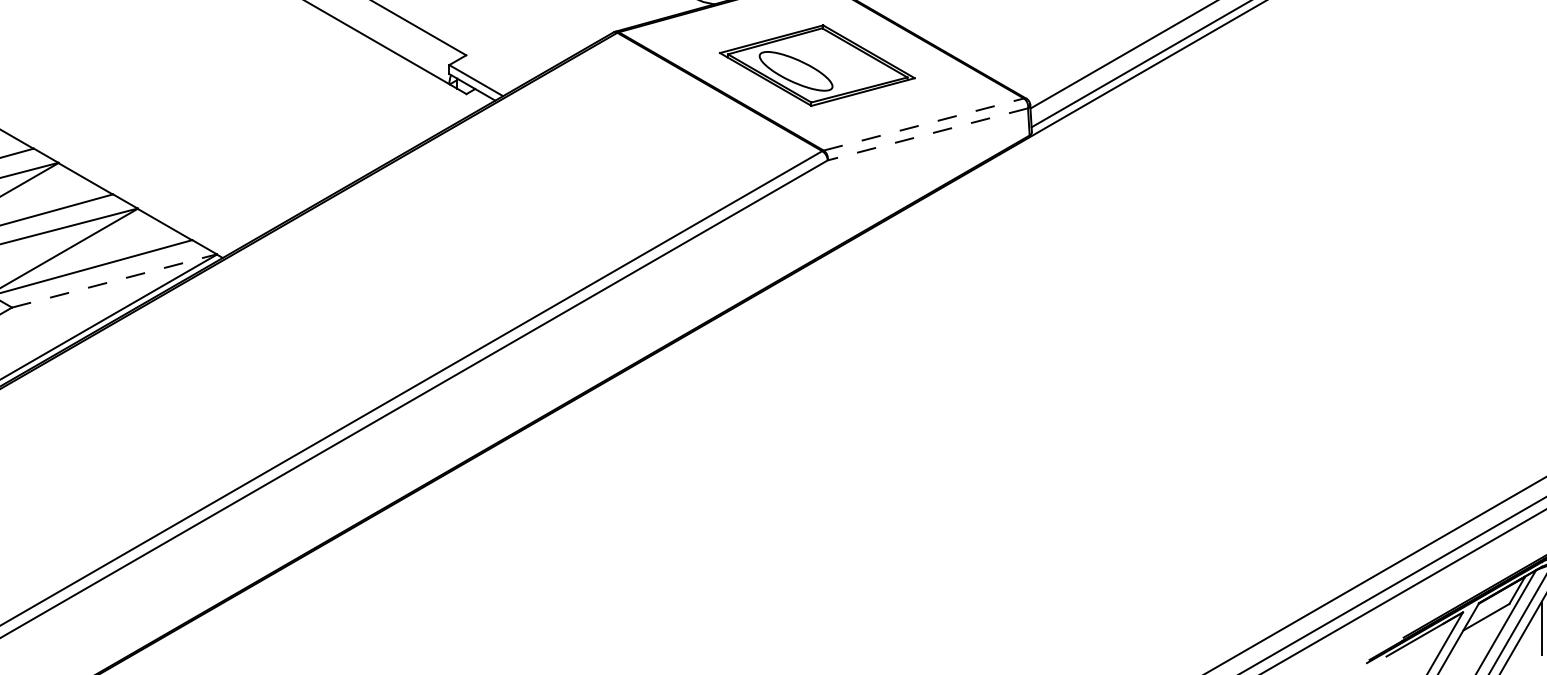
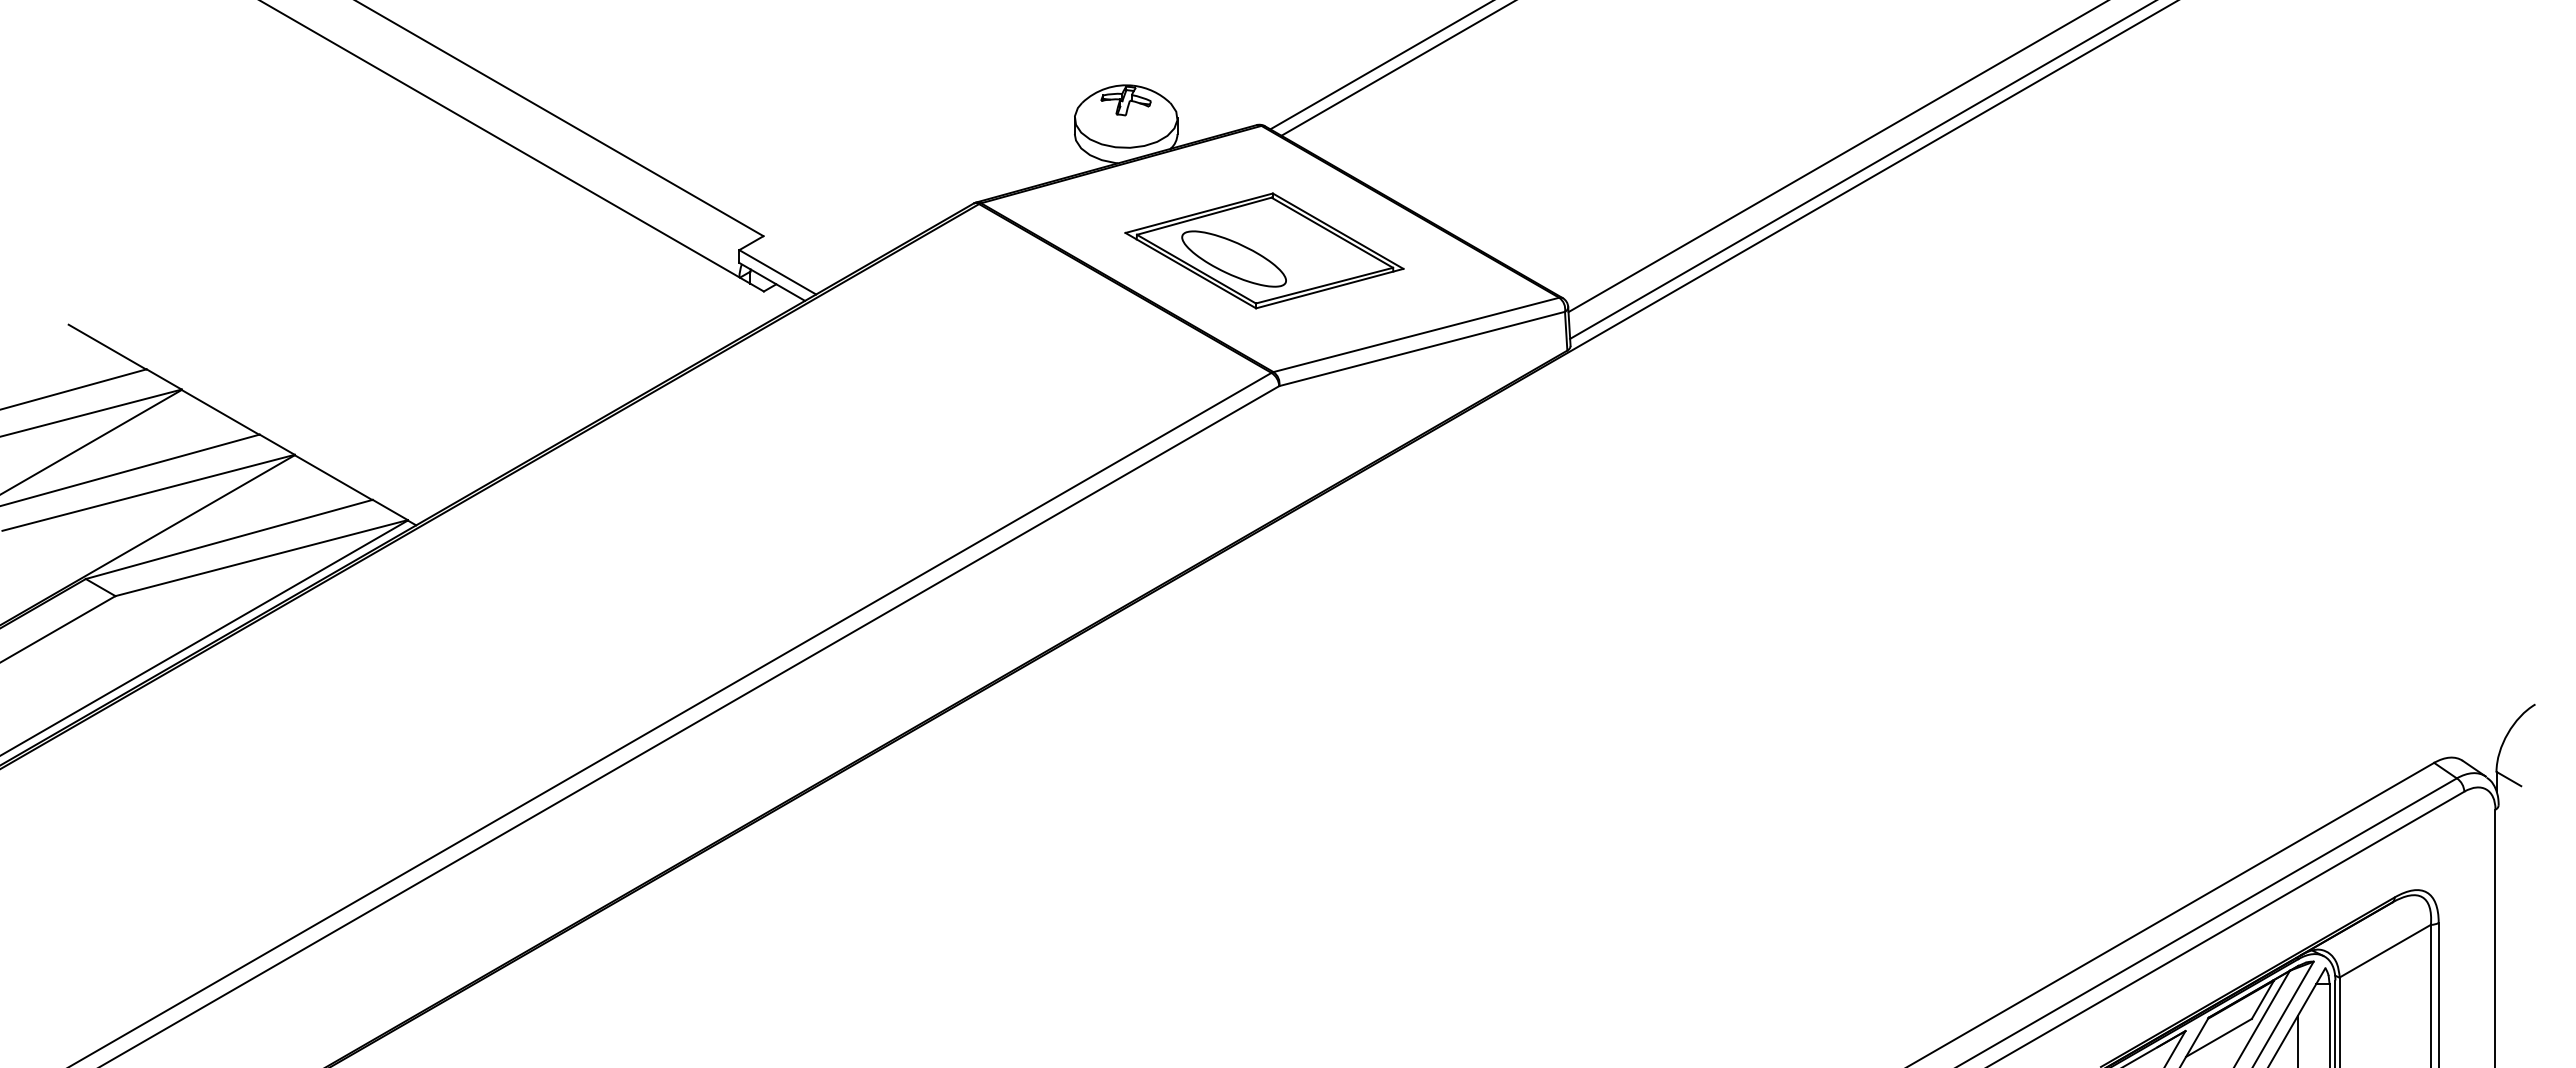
line: (923, 124) -> (1416, 334), dashed -> solid
line: (928, 134) -> (1422, 348), dashed -> solid
line: (115, 281) -> (262, 558), dashed -> solid

